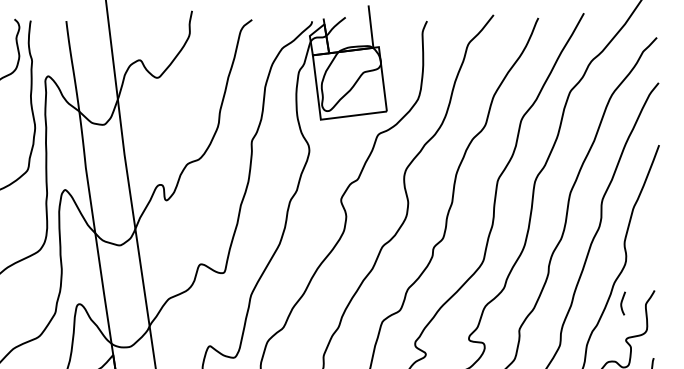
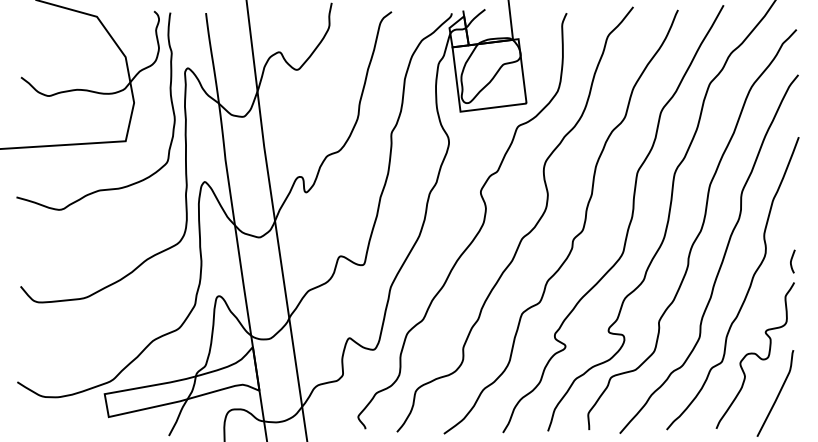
curve: (622, 302) -> (792, 260), moved

